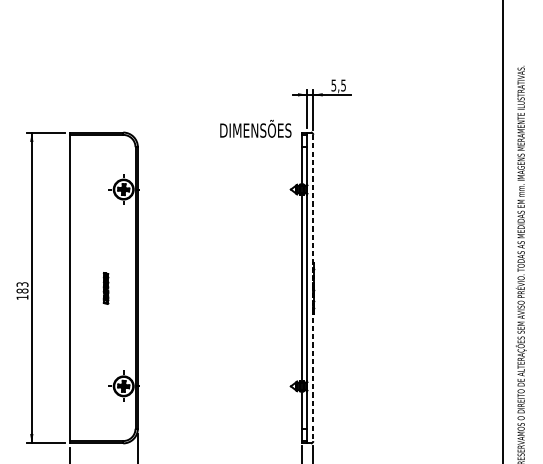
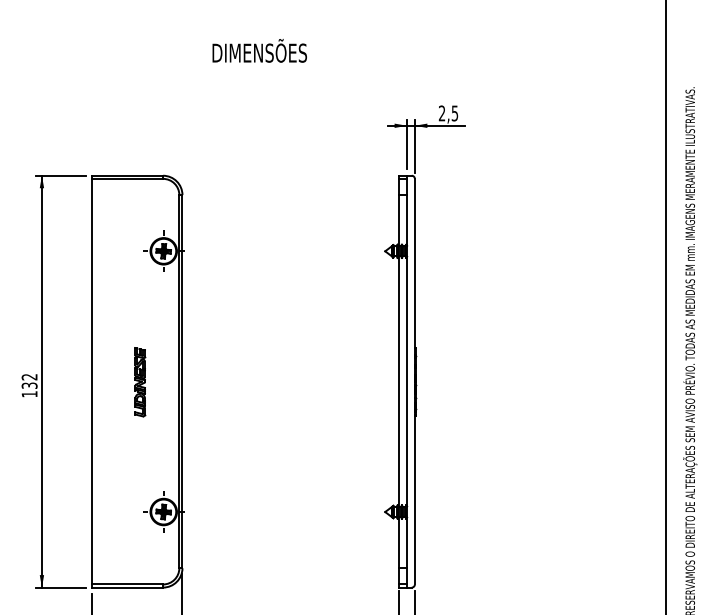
text: (334, 85) -> (442, 113), 5,5 -> 2,5
text: (255, 128) -> (259, 50), moved
text: (22, 287) -> (29, 381), 183 -> 132
line: (313, 287) -> (414, 381), dashed -> solid
part: (106, 288) -> (140, 382), size x1.67

